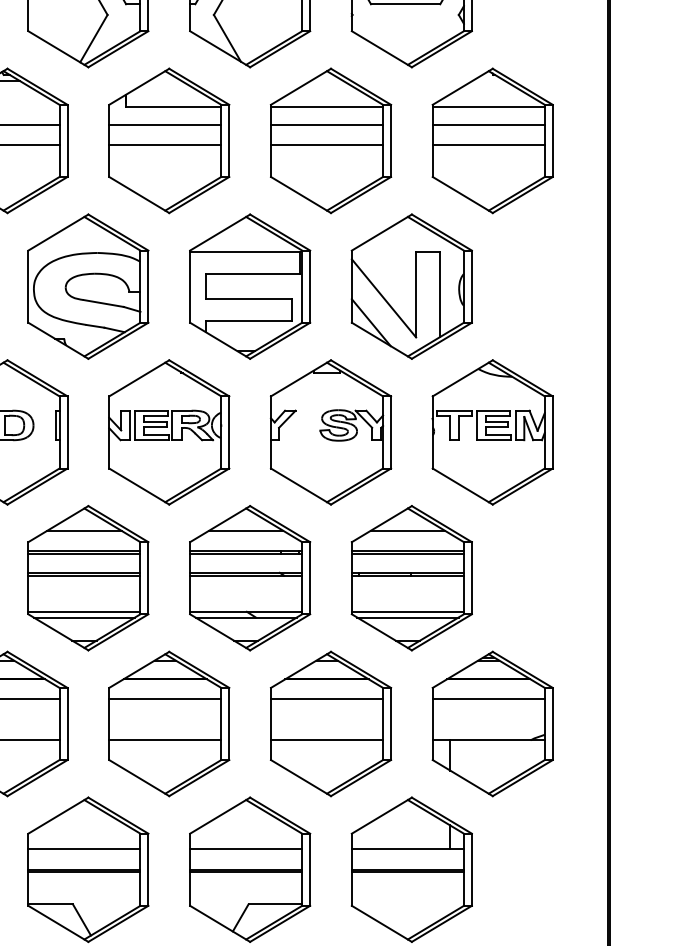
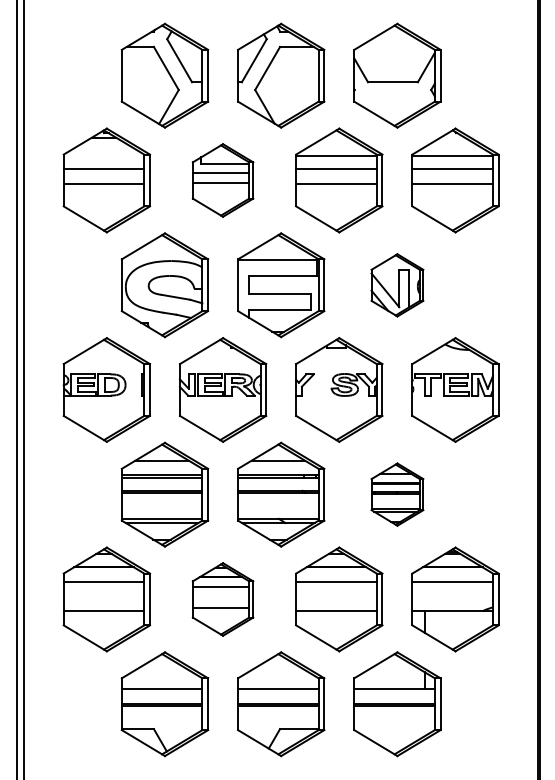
part: (168, 140) -> (222, 180), size x0.7
part: (411, 287) -> (397, 285), size x0.6
part: (411, 577) -> (397, 494), size x0.6
part: (168, 724) -> (222, 599), size x0.7

